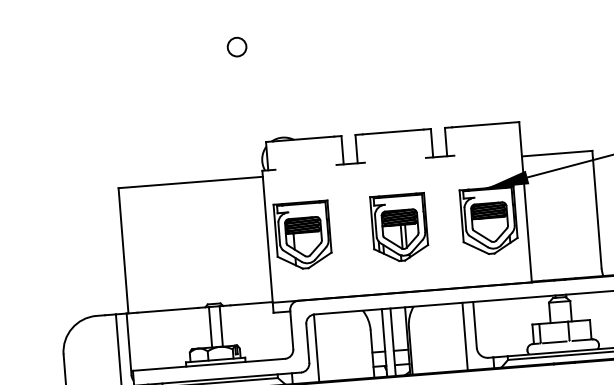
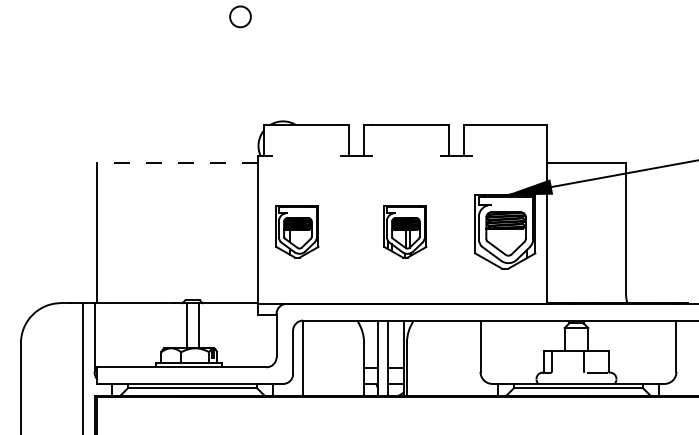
line: (191, 182) -> (177, 163), solid -> dashed
part: (399, 227) -> (405, 231), size x0.7
part: (303, 235) -> (297, 231), size x0.7
line: (465, 336) -> (468, 358), removed
line: (554, 342) -> (567, 372), removed

